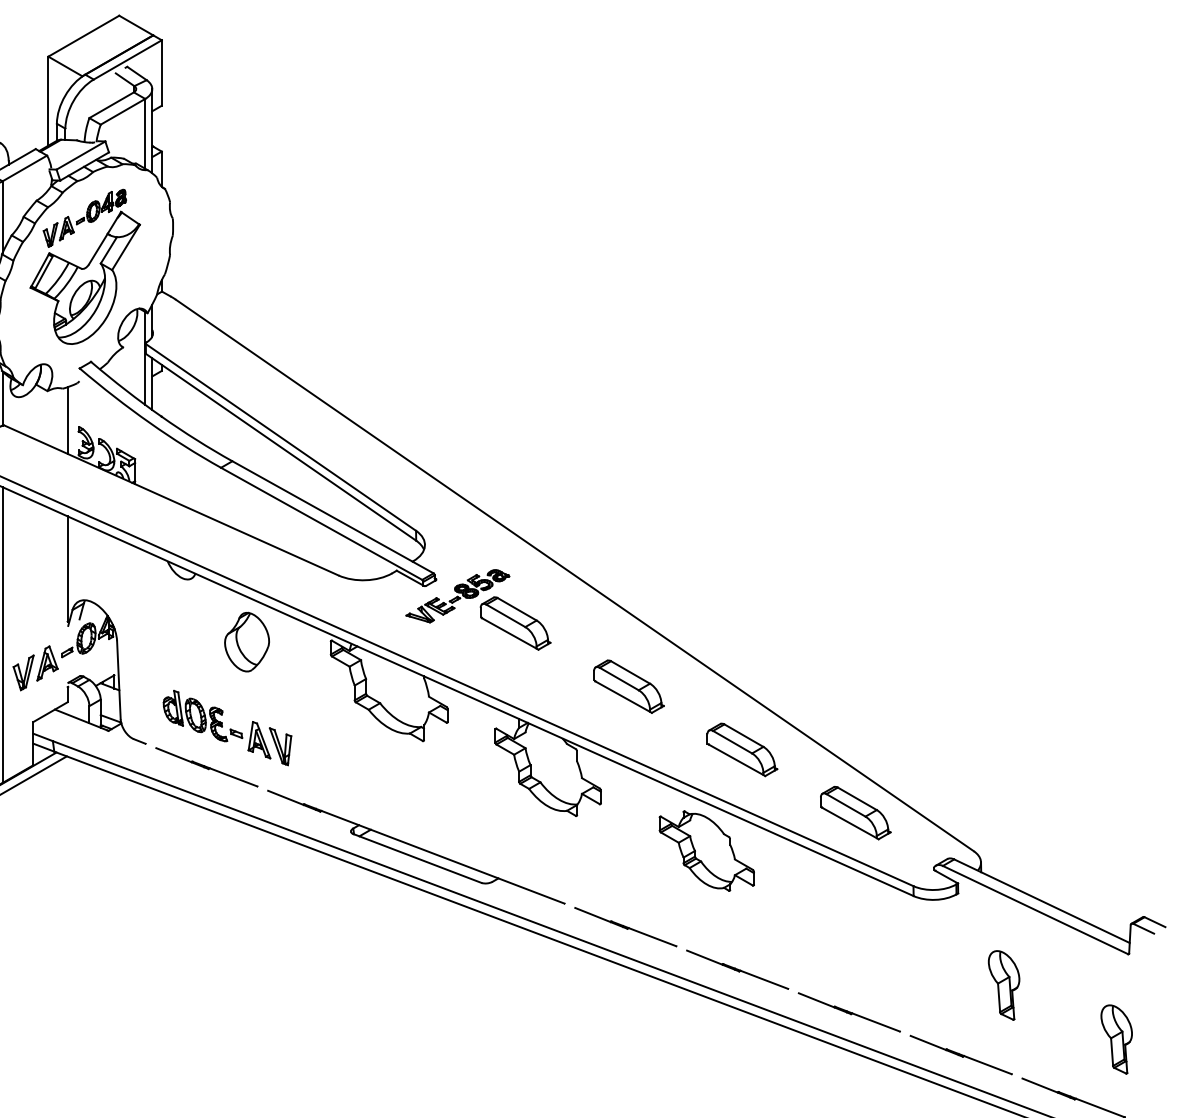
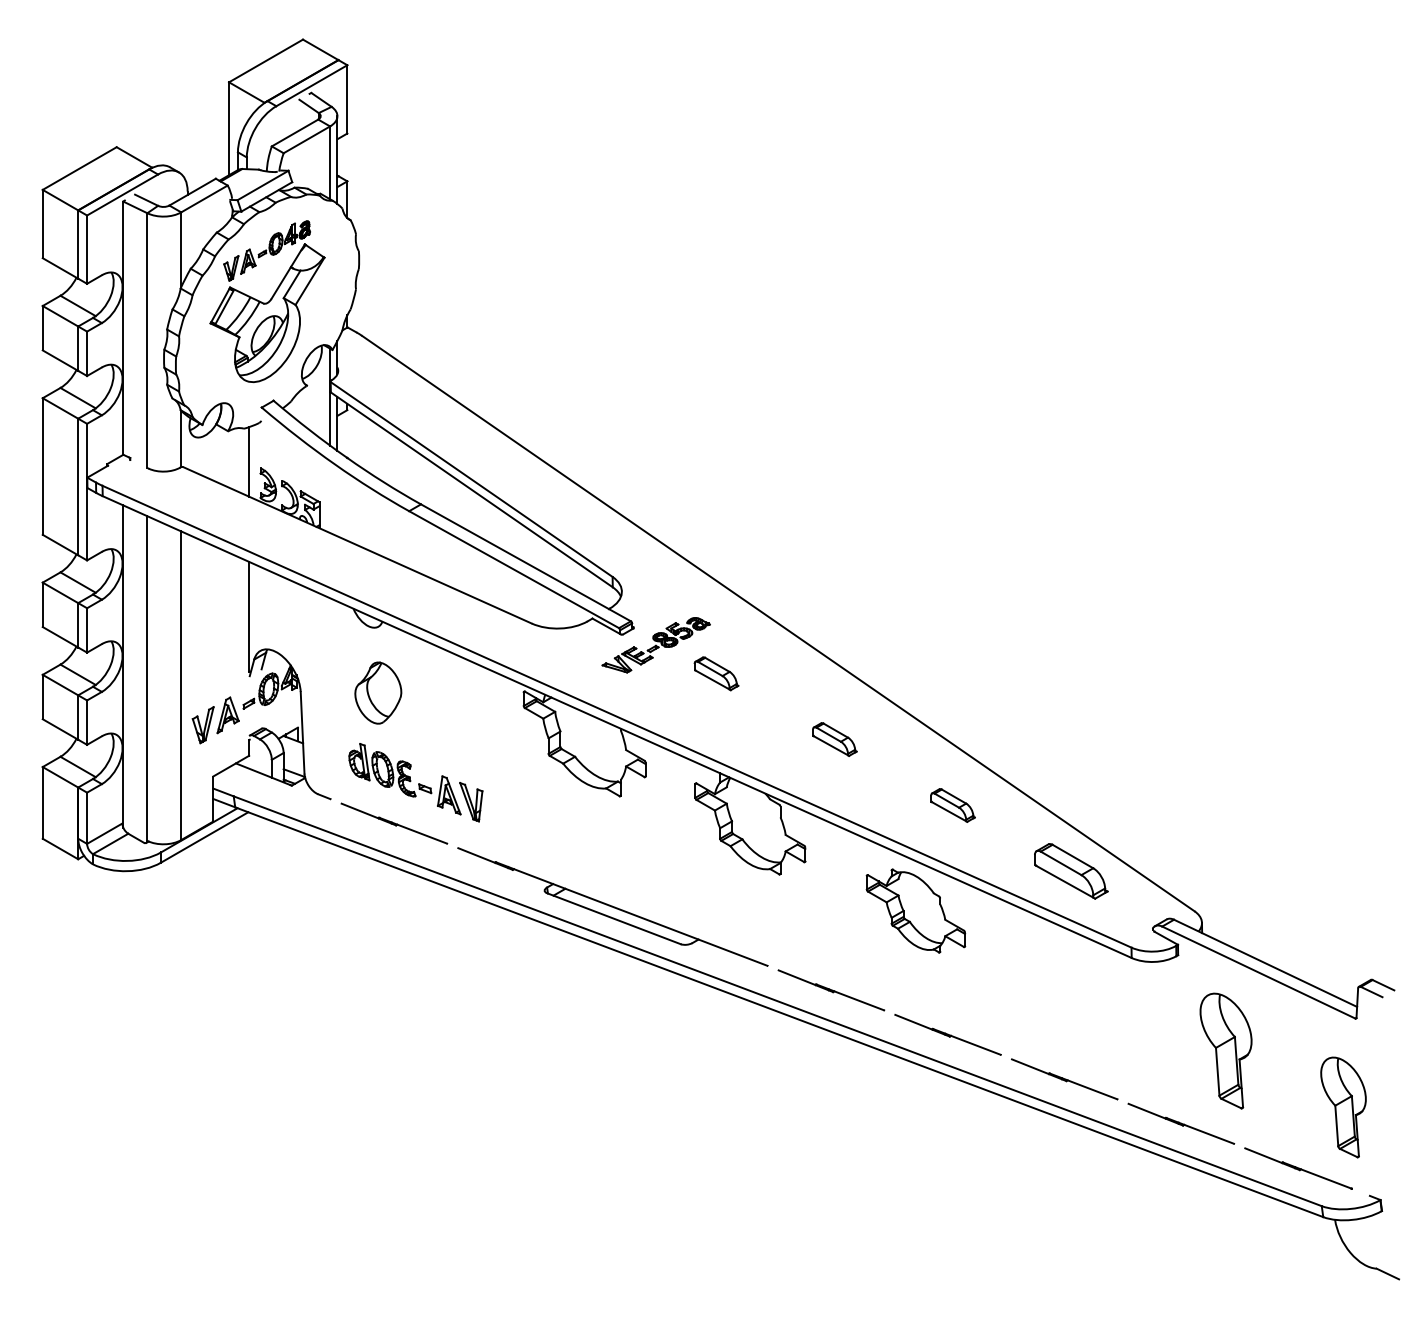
part: (515, 623) -> (716, 673), size x0.6
part: (247, 641) -> (378, 692), moved
part: (628, 686) -> (834, 739), size x0.6
part: (741, 749) -> (952, 805), size x0.6
part: (1003, 985) -> (1225, 1051), size x1.6
part: (1116, 1039) -> (1343, 1107), size x1.4

